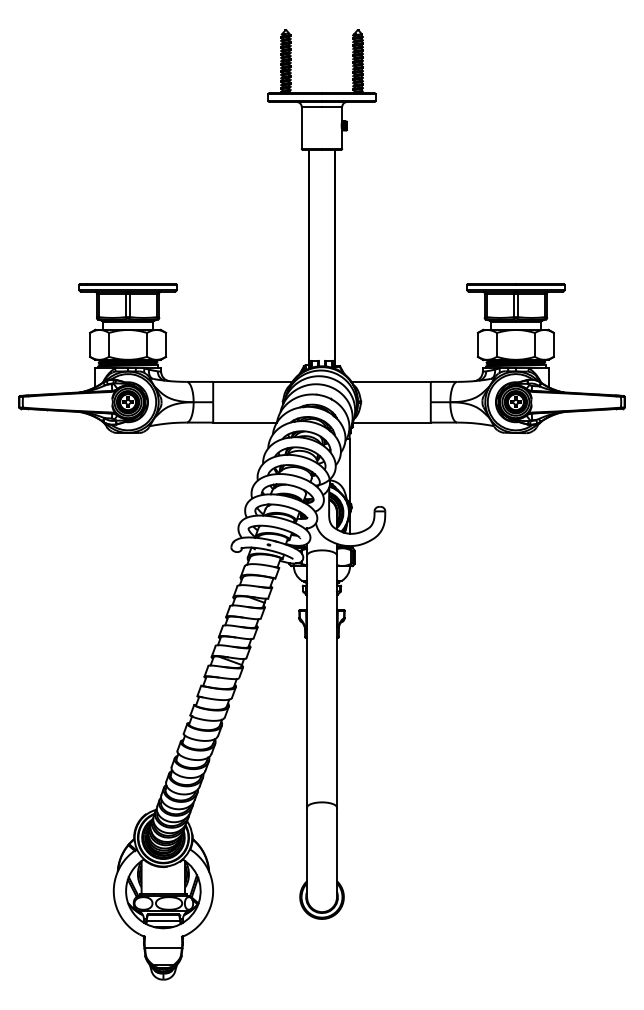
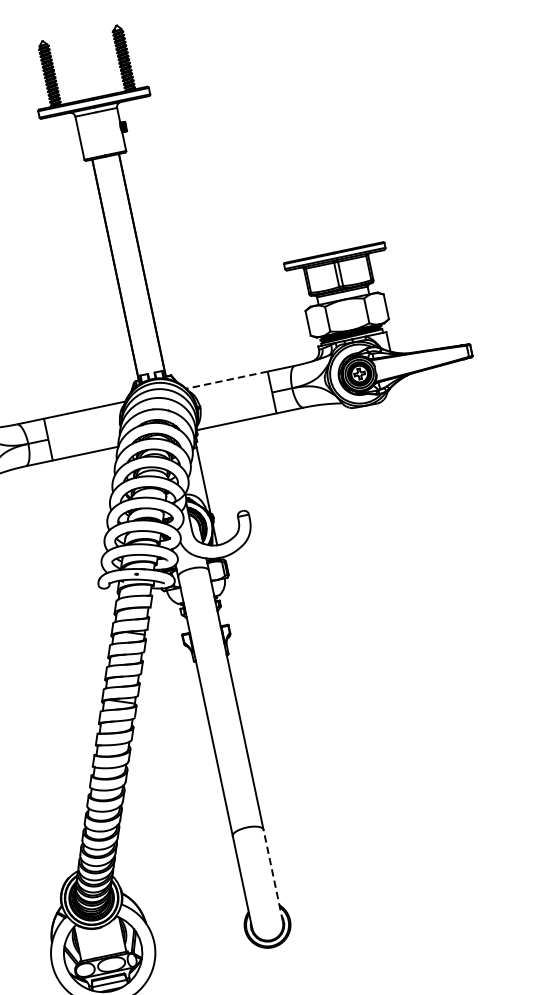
line: (391, 381) -> (227, 379), solid -> dashed
line: (336, 852) -> (272, 875), solid -> dashed

